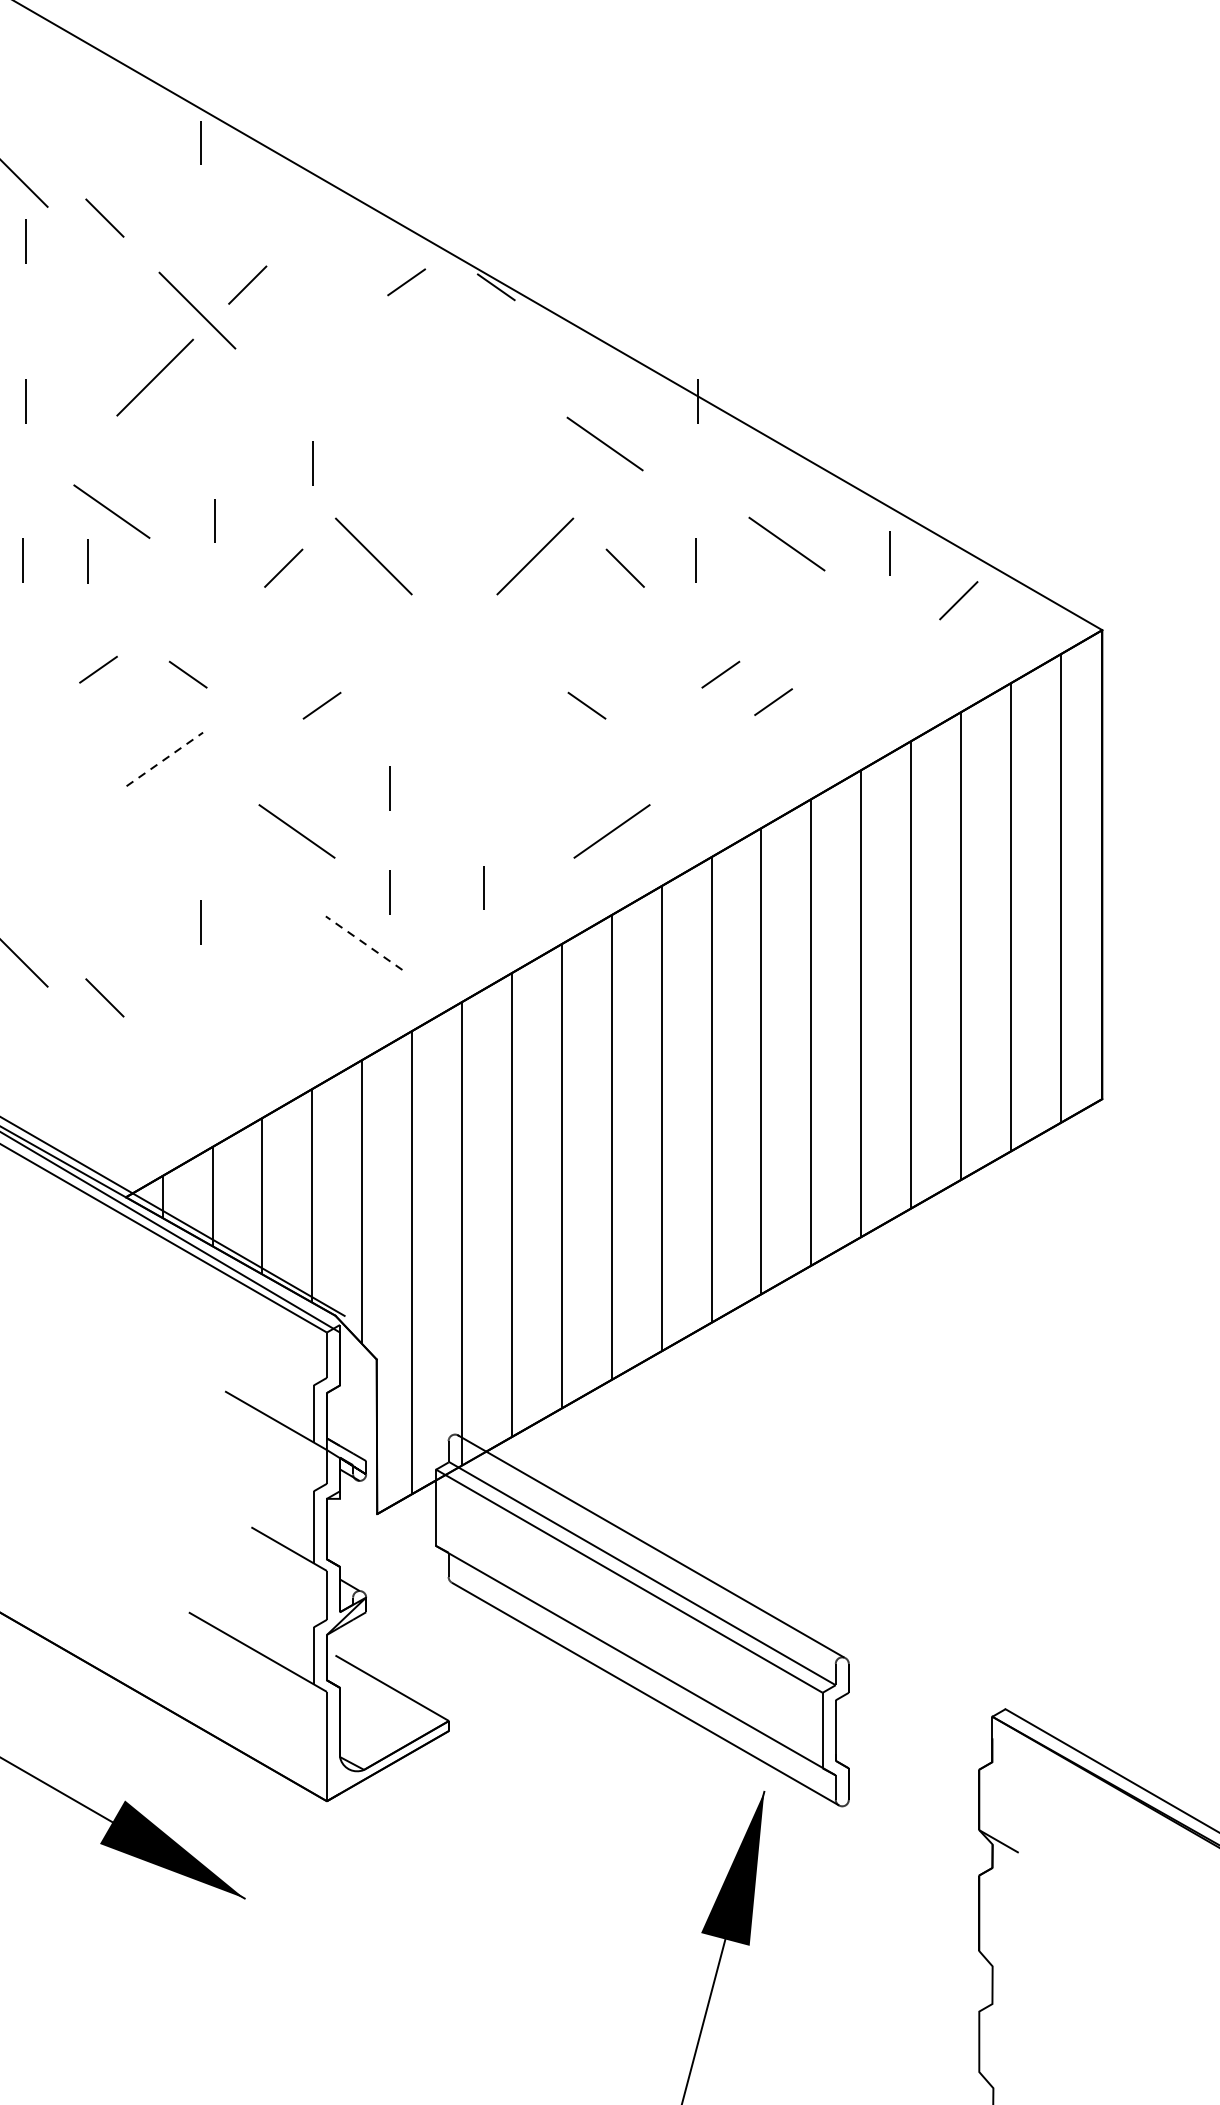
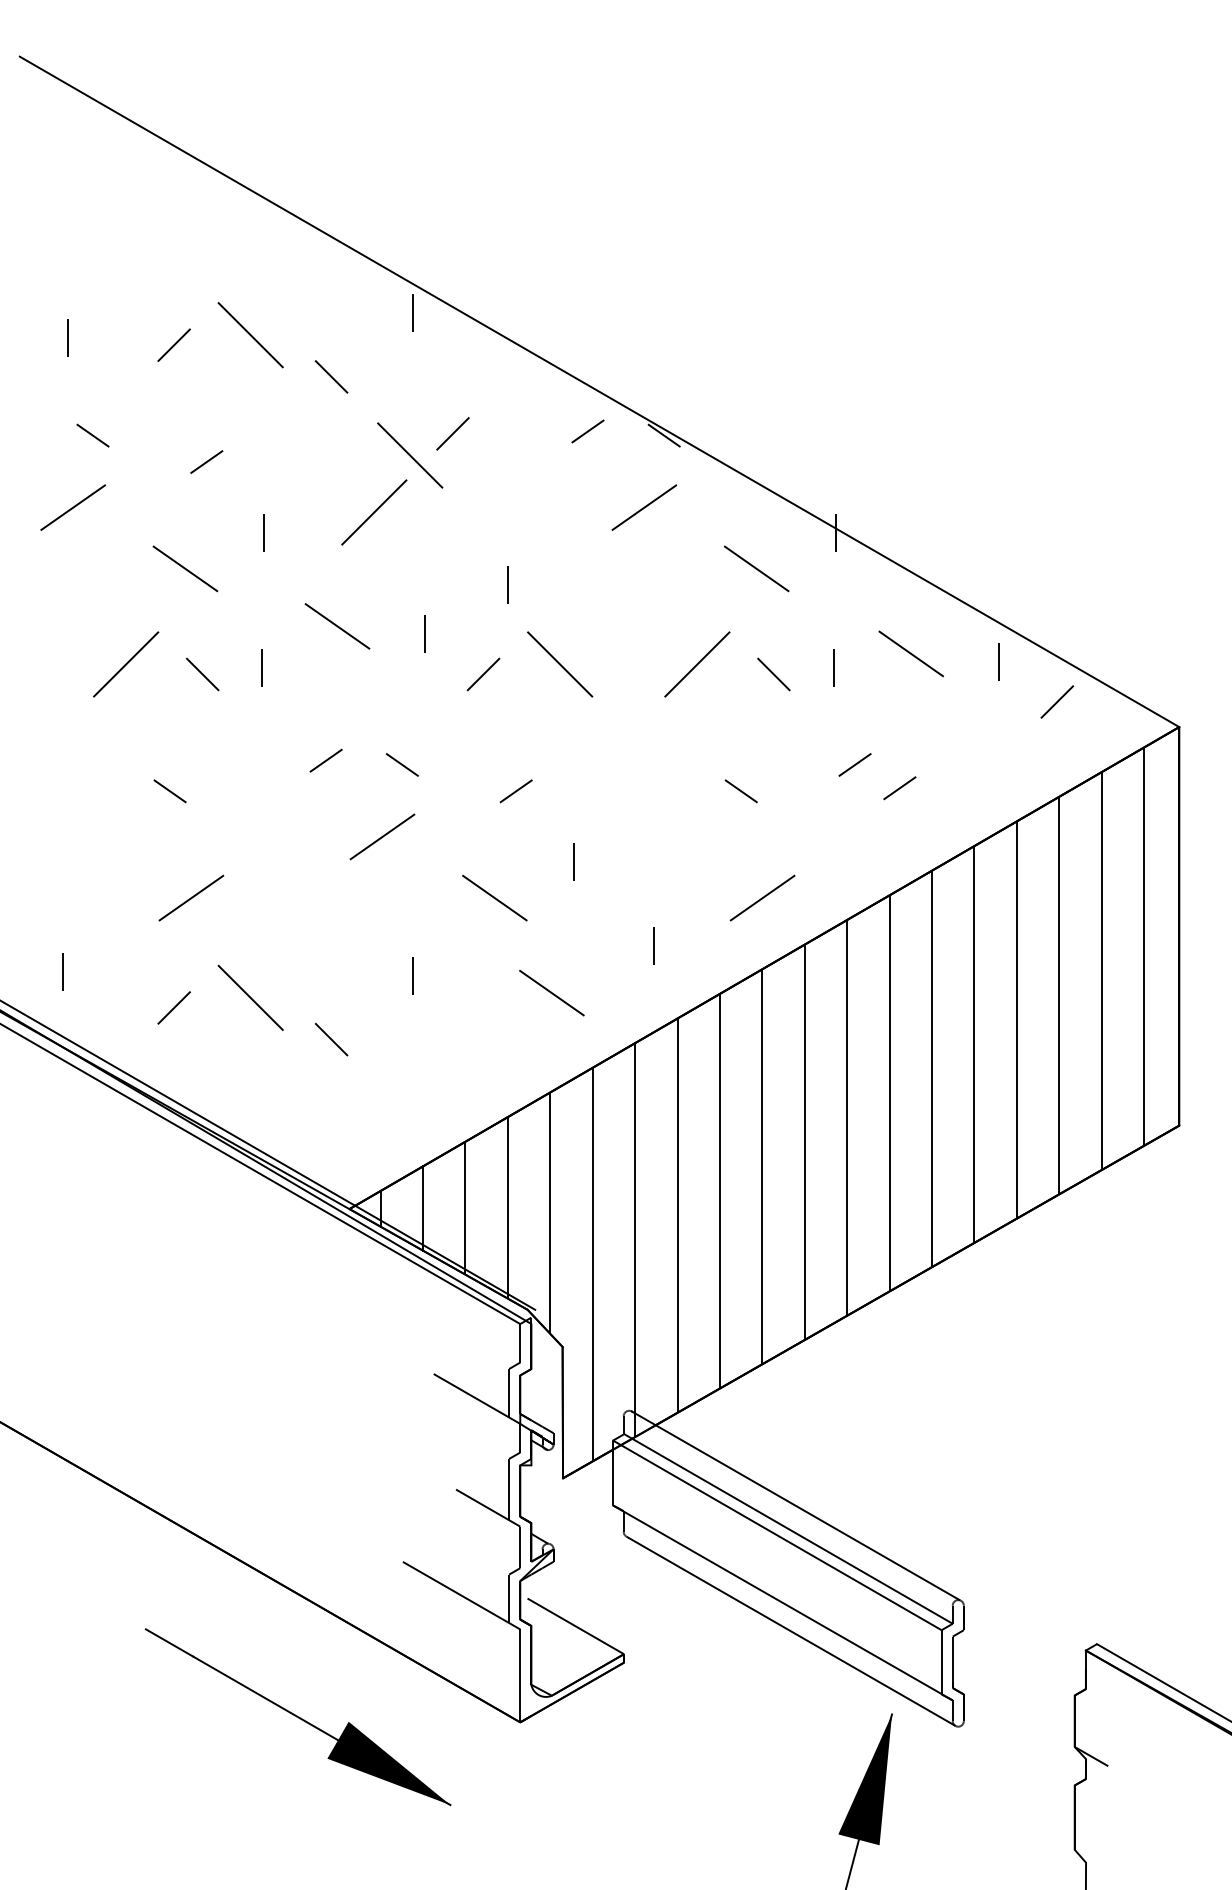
line: (24, 241) -> (263, 396), removed
line: (473, 371) -> (644, 507), added
line: (87, 561) -> (316, 668), removed
line: (164, 758) -> (382, 836), dashed -> solid
line: (389, 891) -> (573, 949), removed
line: (363, 943) -> (551, 993), dashed -> solid

